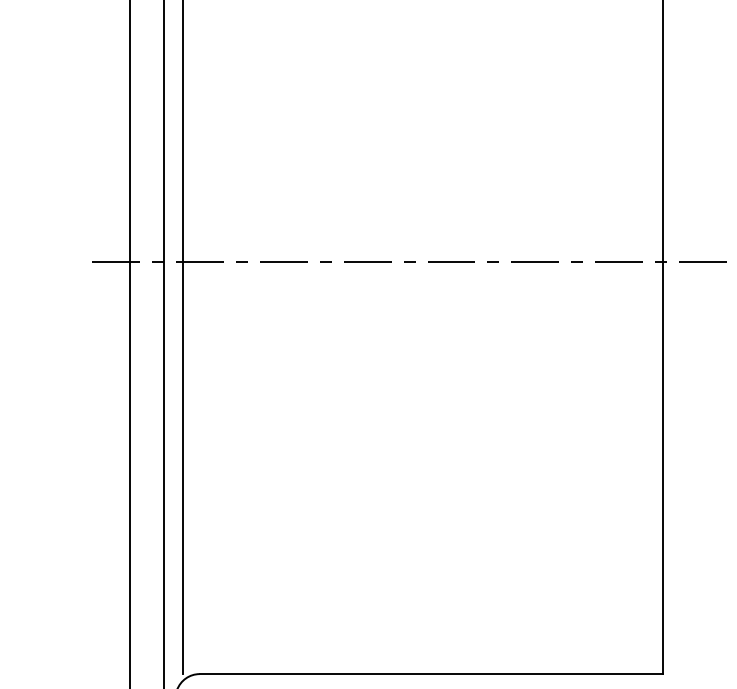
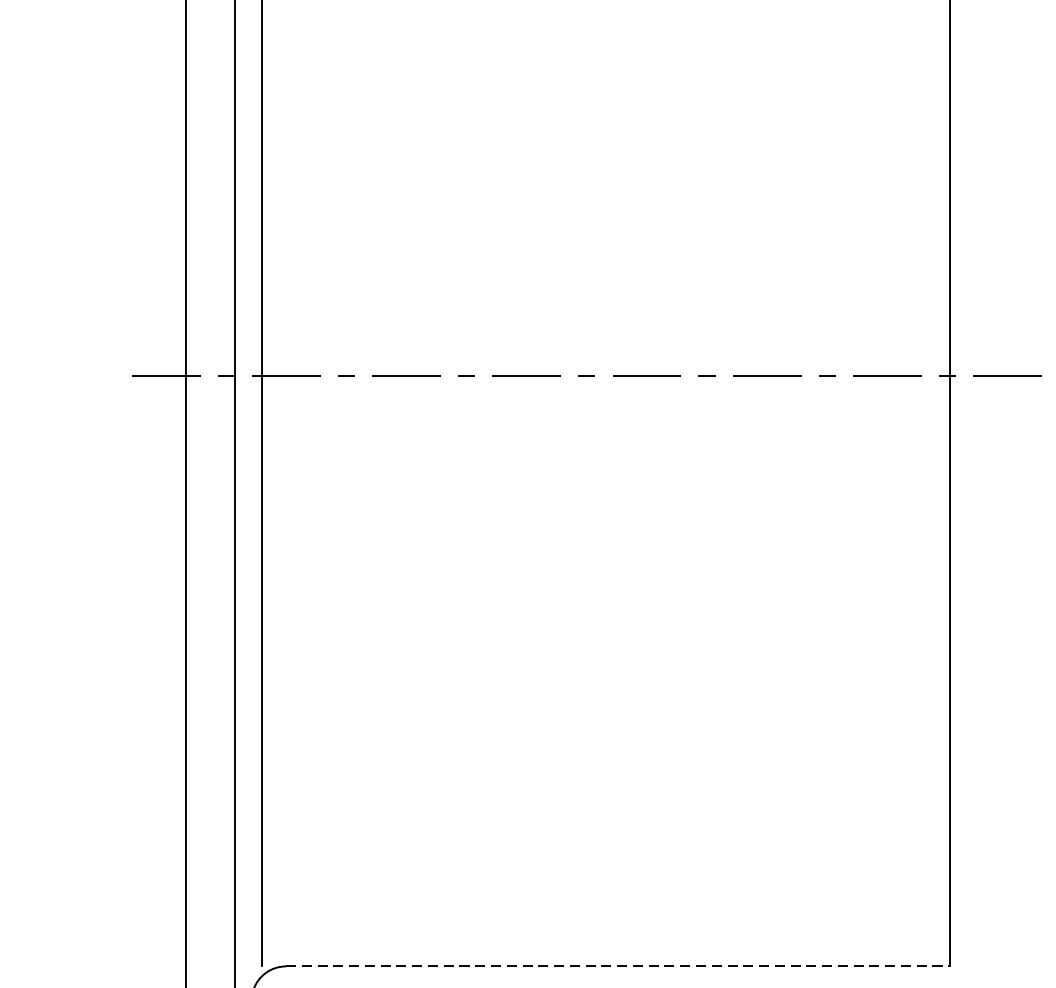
line: (431, 674) -> (618, 966), solid -> dashed

